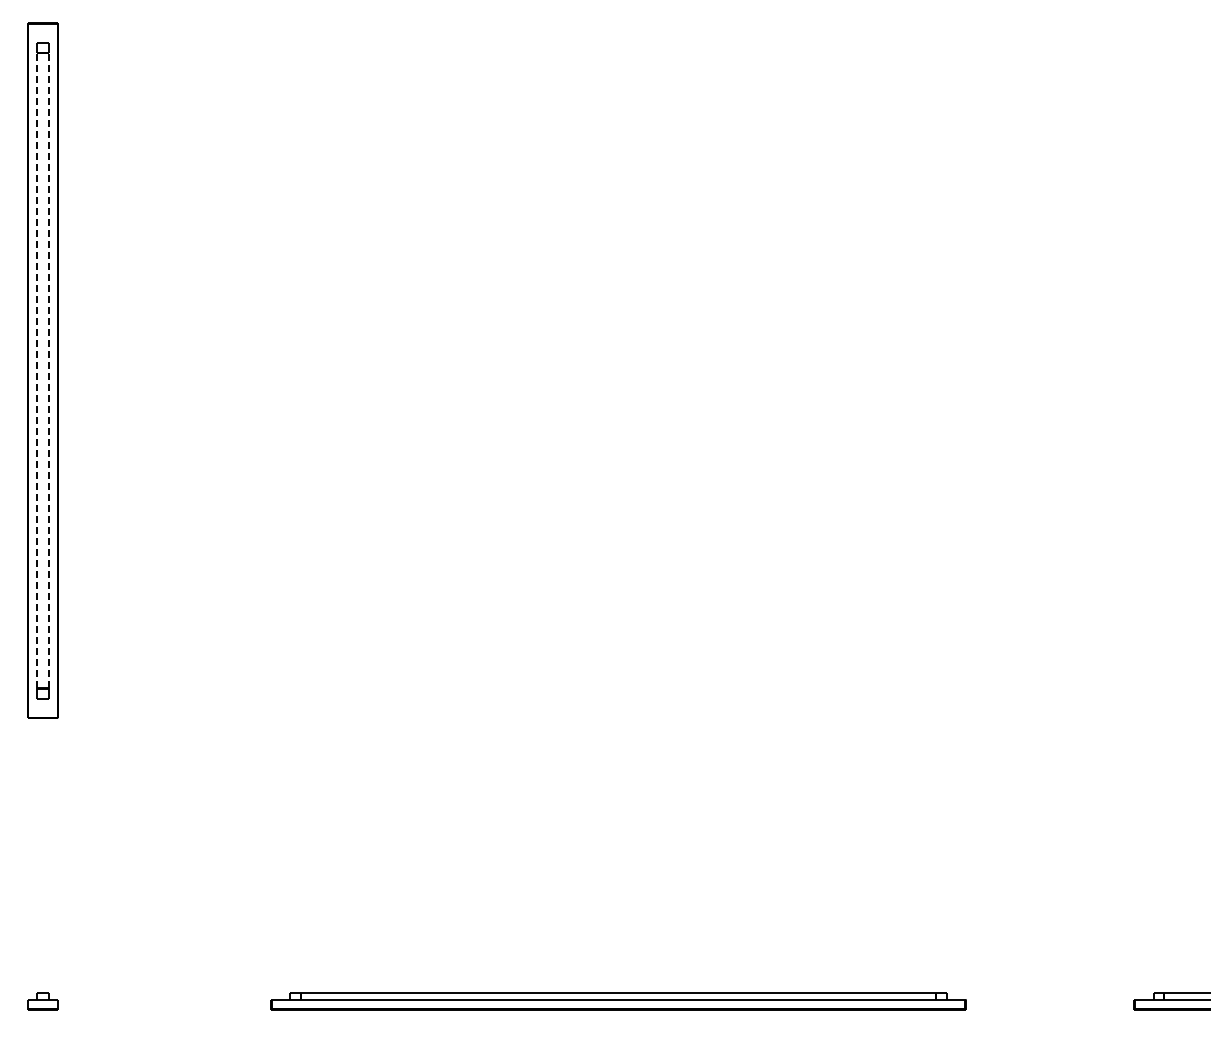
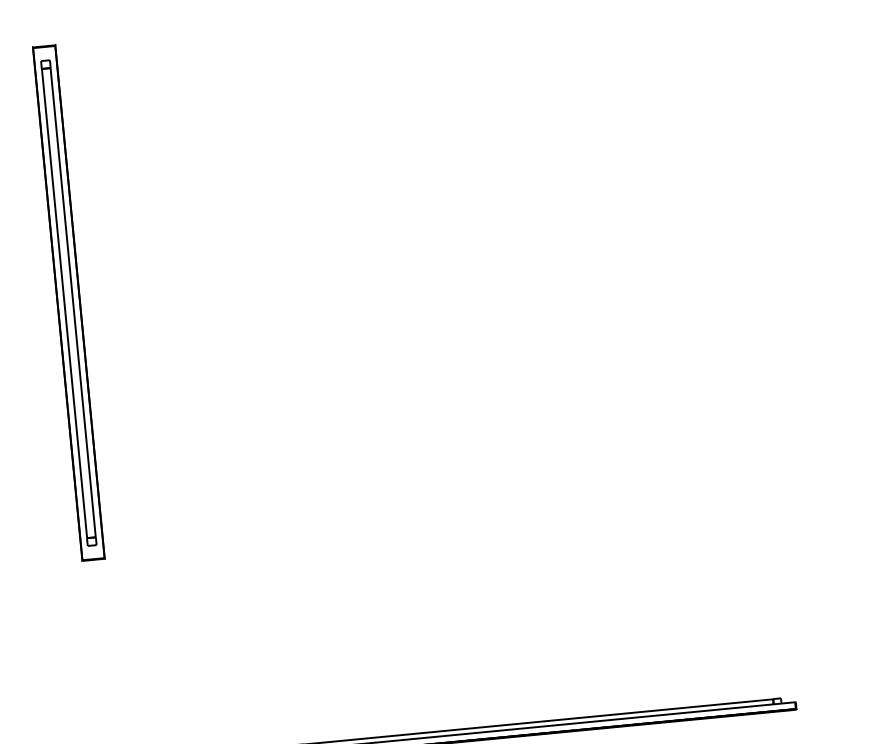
line: (36, 370) -> (64, 303), dashed -> solid
line: (48, 370) -> (73, 302), dashed -> solid

